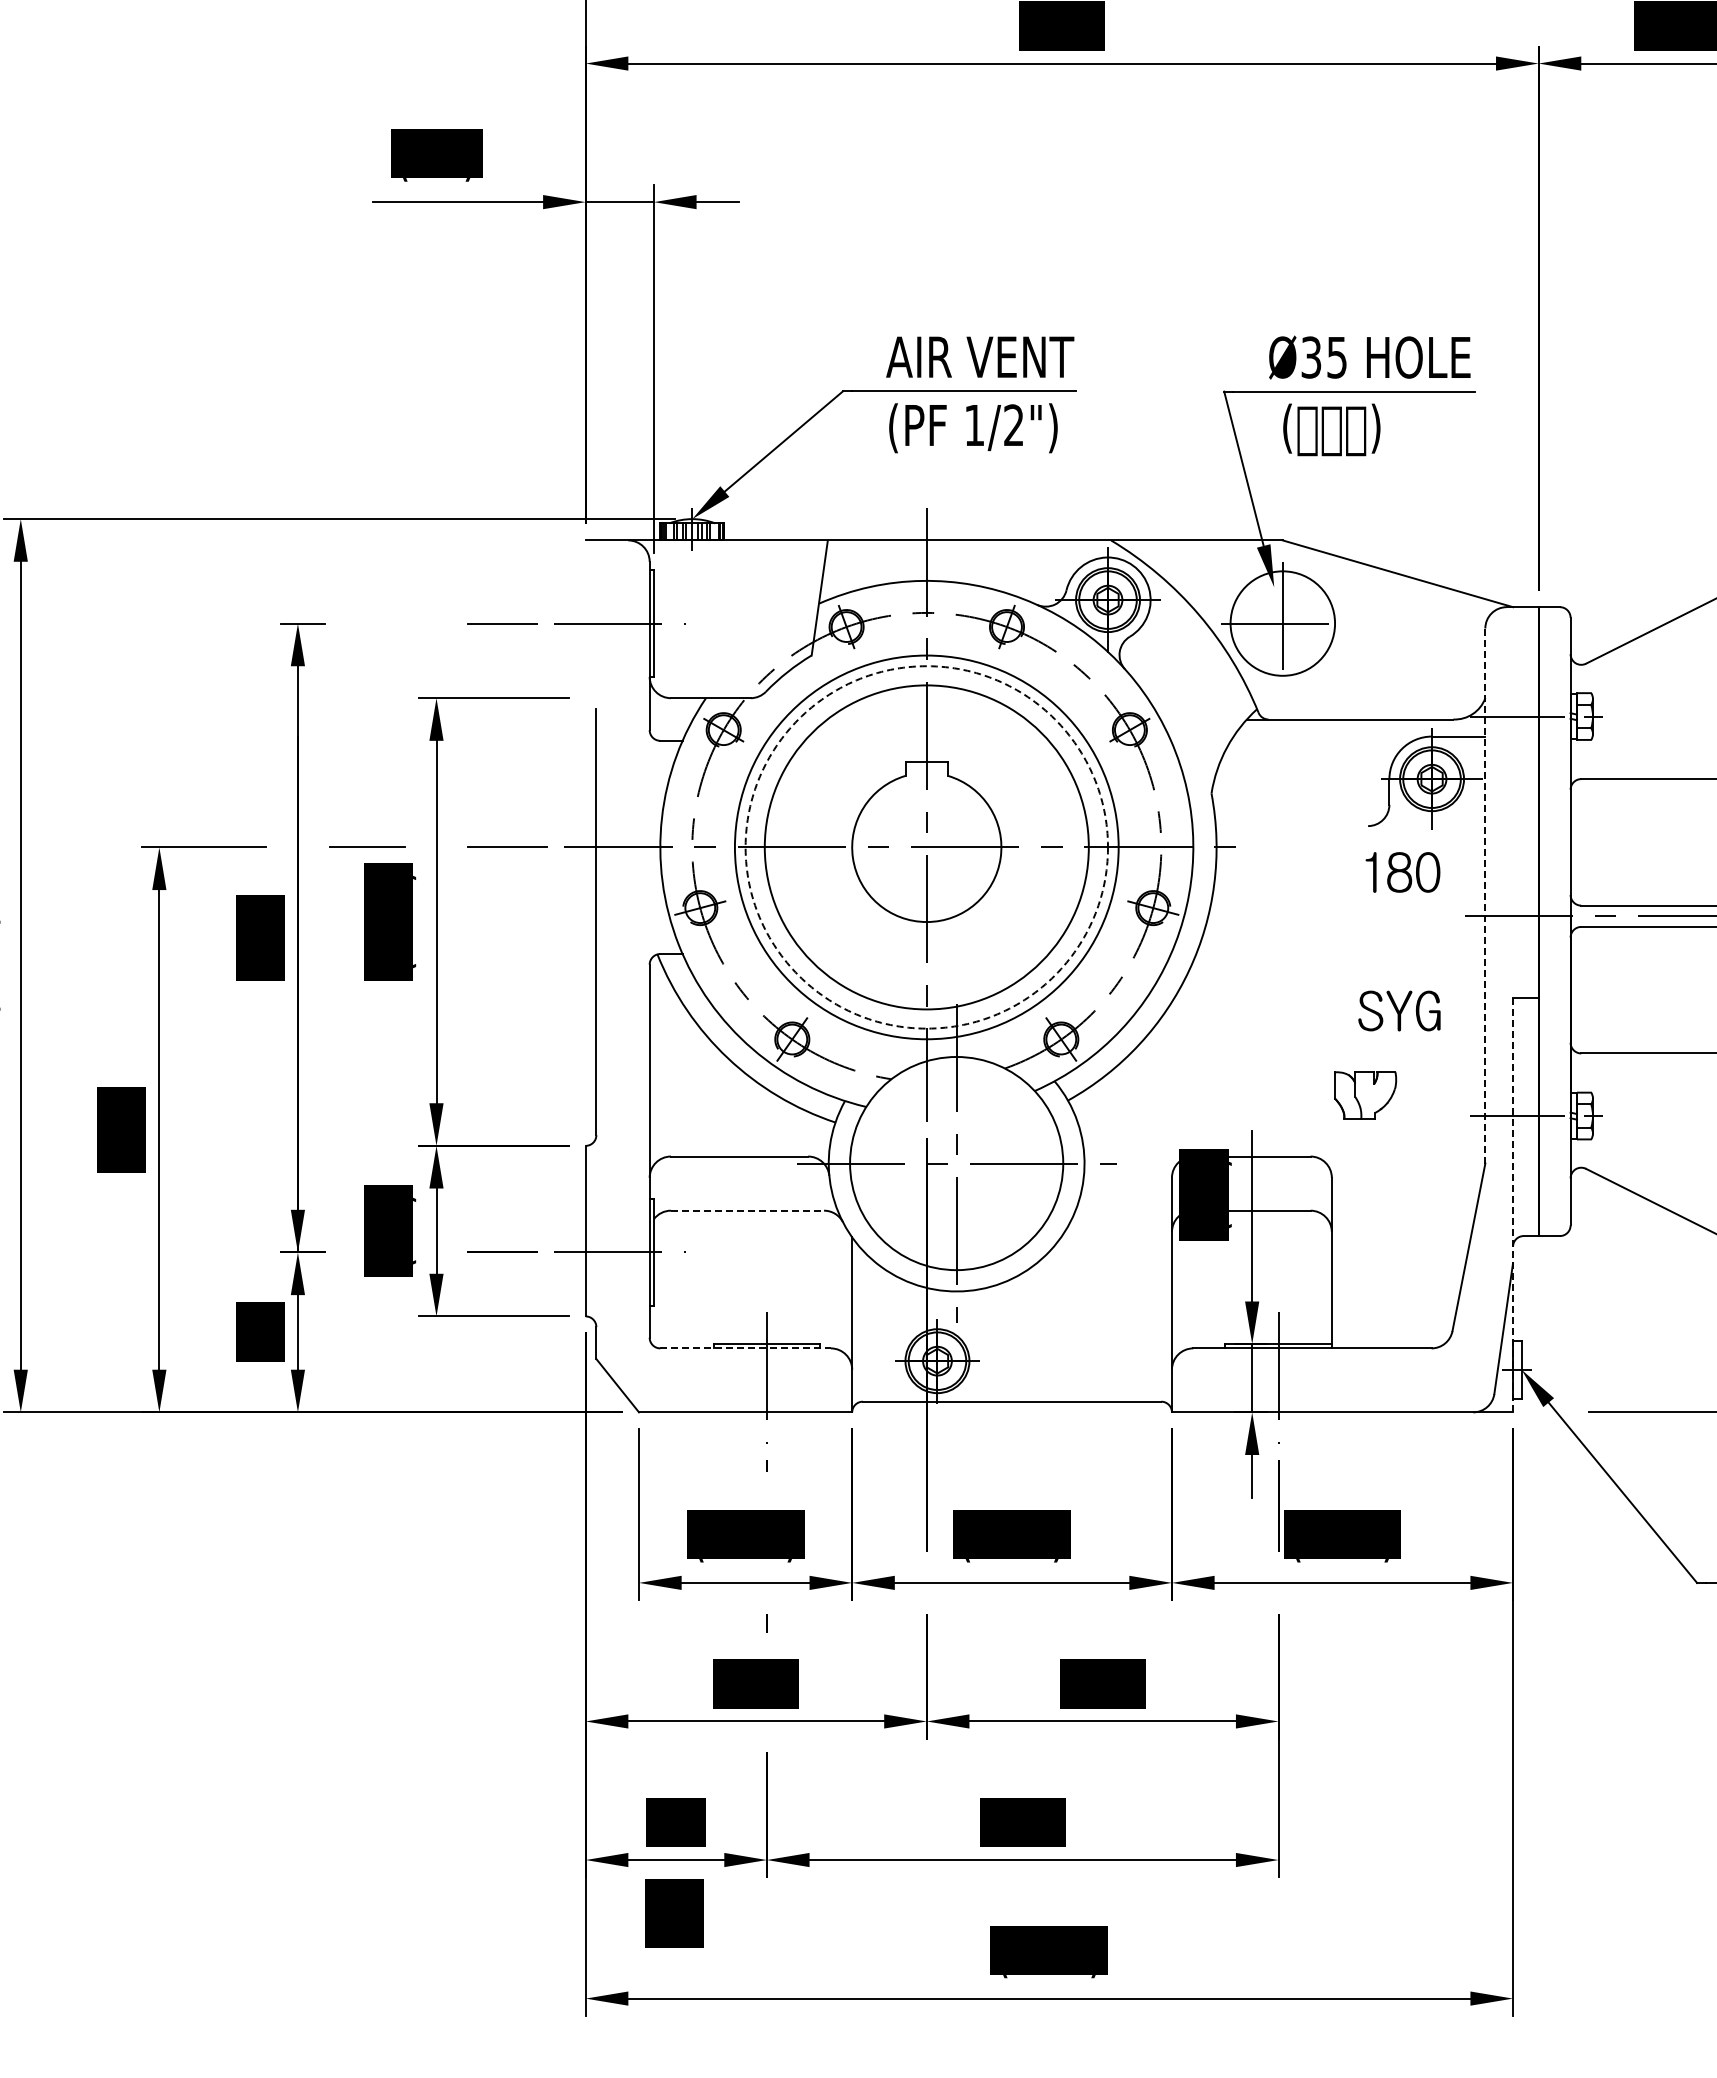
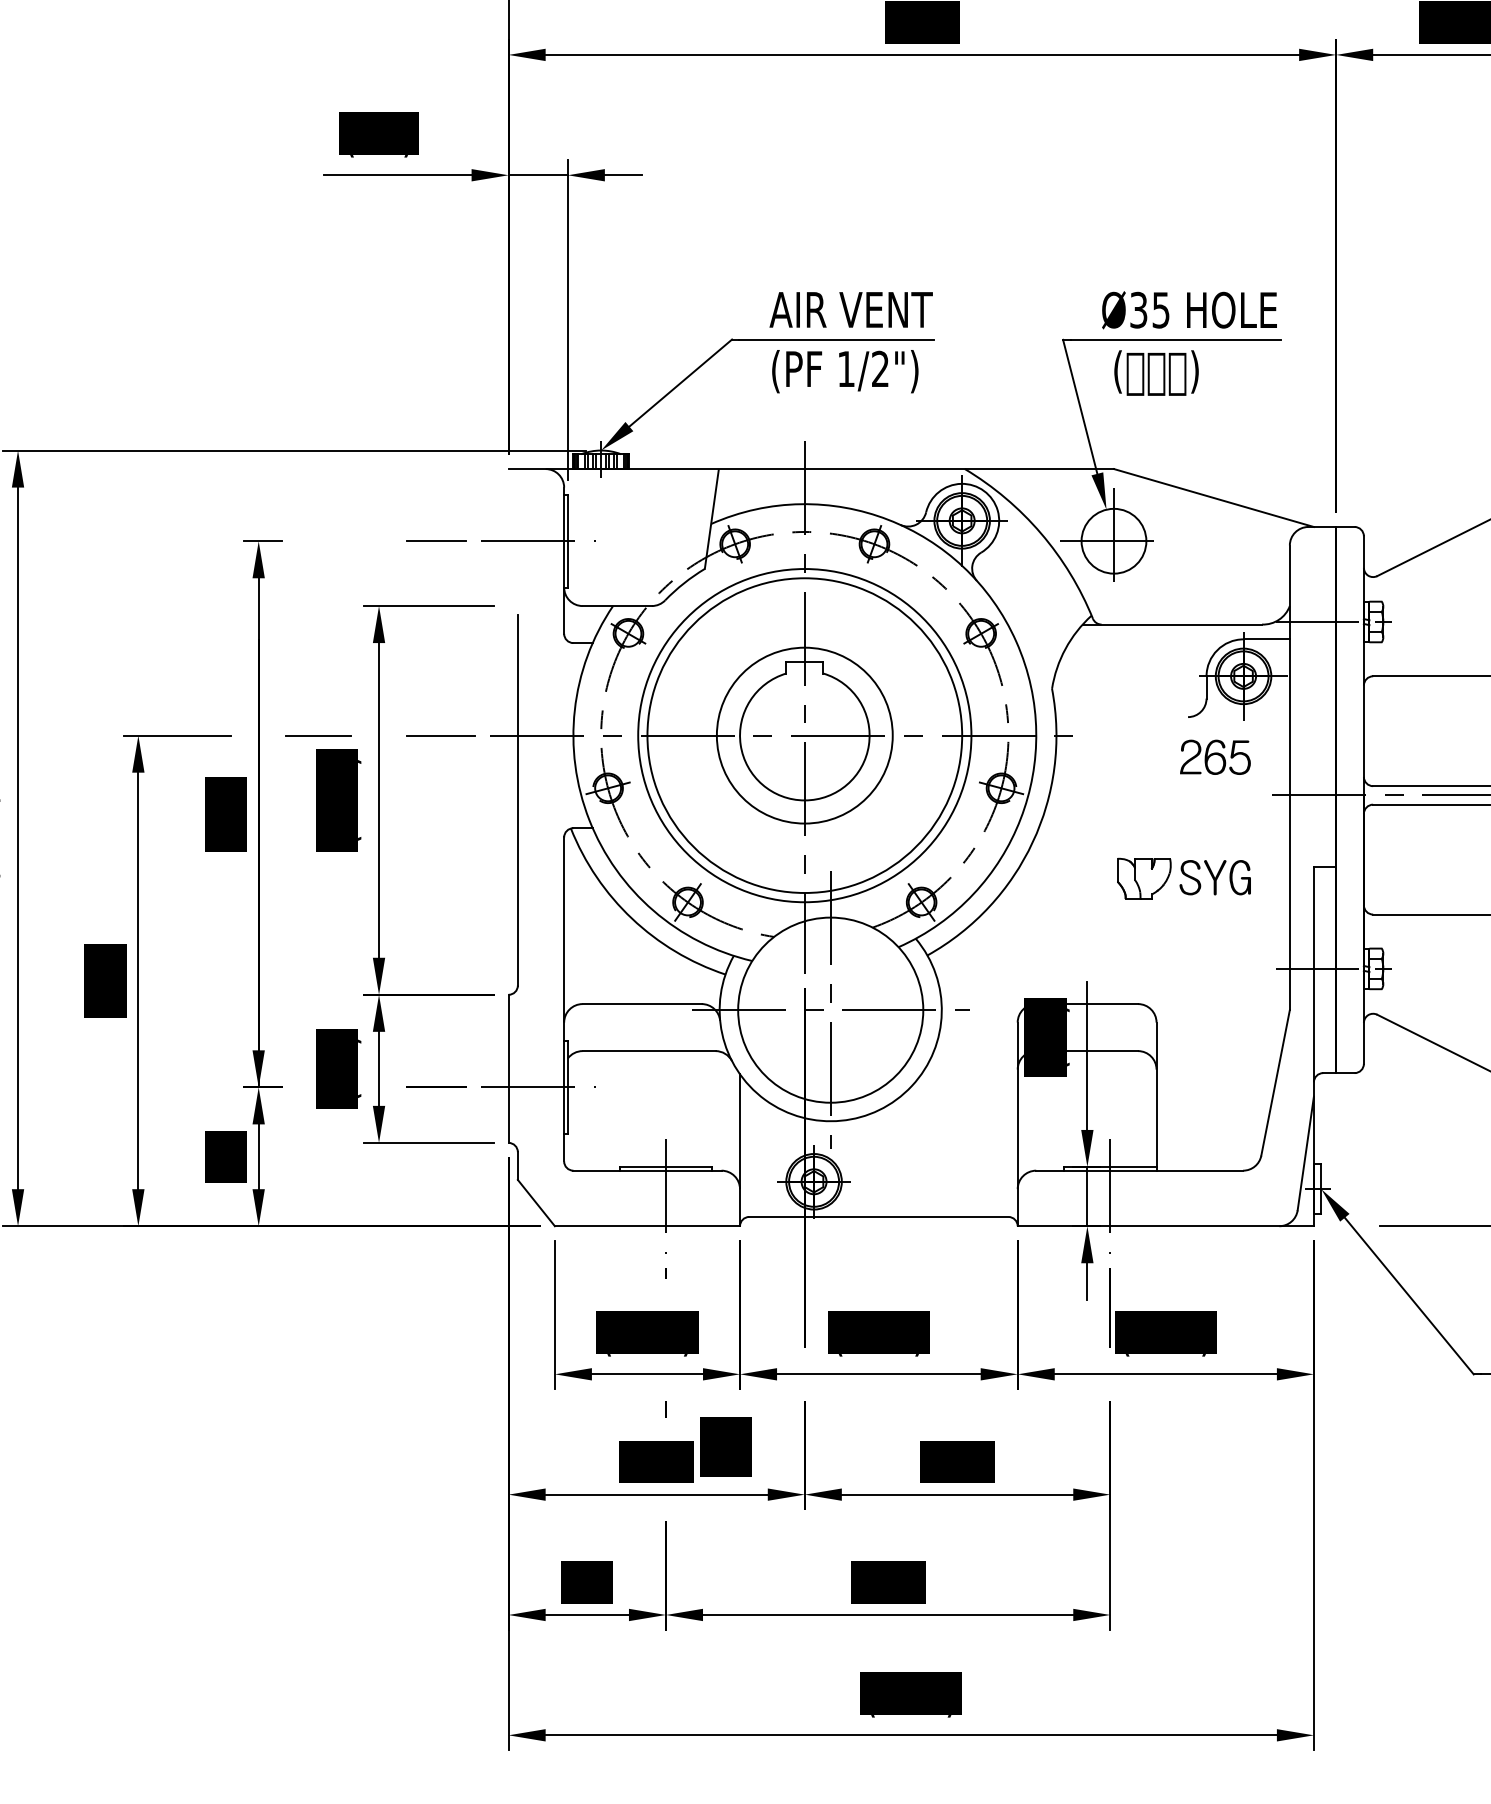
circle: (1282, 623) -> (1113, 541), size x0.71
circle: (926, 847) -> (804, 735), dashed -> solid
circle: (926, 847) -> (804, 735), size x0.62
text: (1399, 872) -> (1215, 757), 180 -> 265
line: (1485, 896) -> (1289, 778), dashed -> solid
part: (1365, 1095) -> (1144, 878), moved
line: (1513, 1205) -> (1314, 1046), dashed -> solid
line: (747, 1210) -> (649, 1050), dashed -> solid
line: (746, 1348) -> (648, 1170), dashed -> solid
text: (674, 1913) -> (725, 1446), moved

